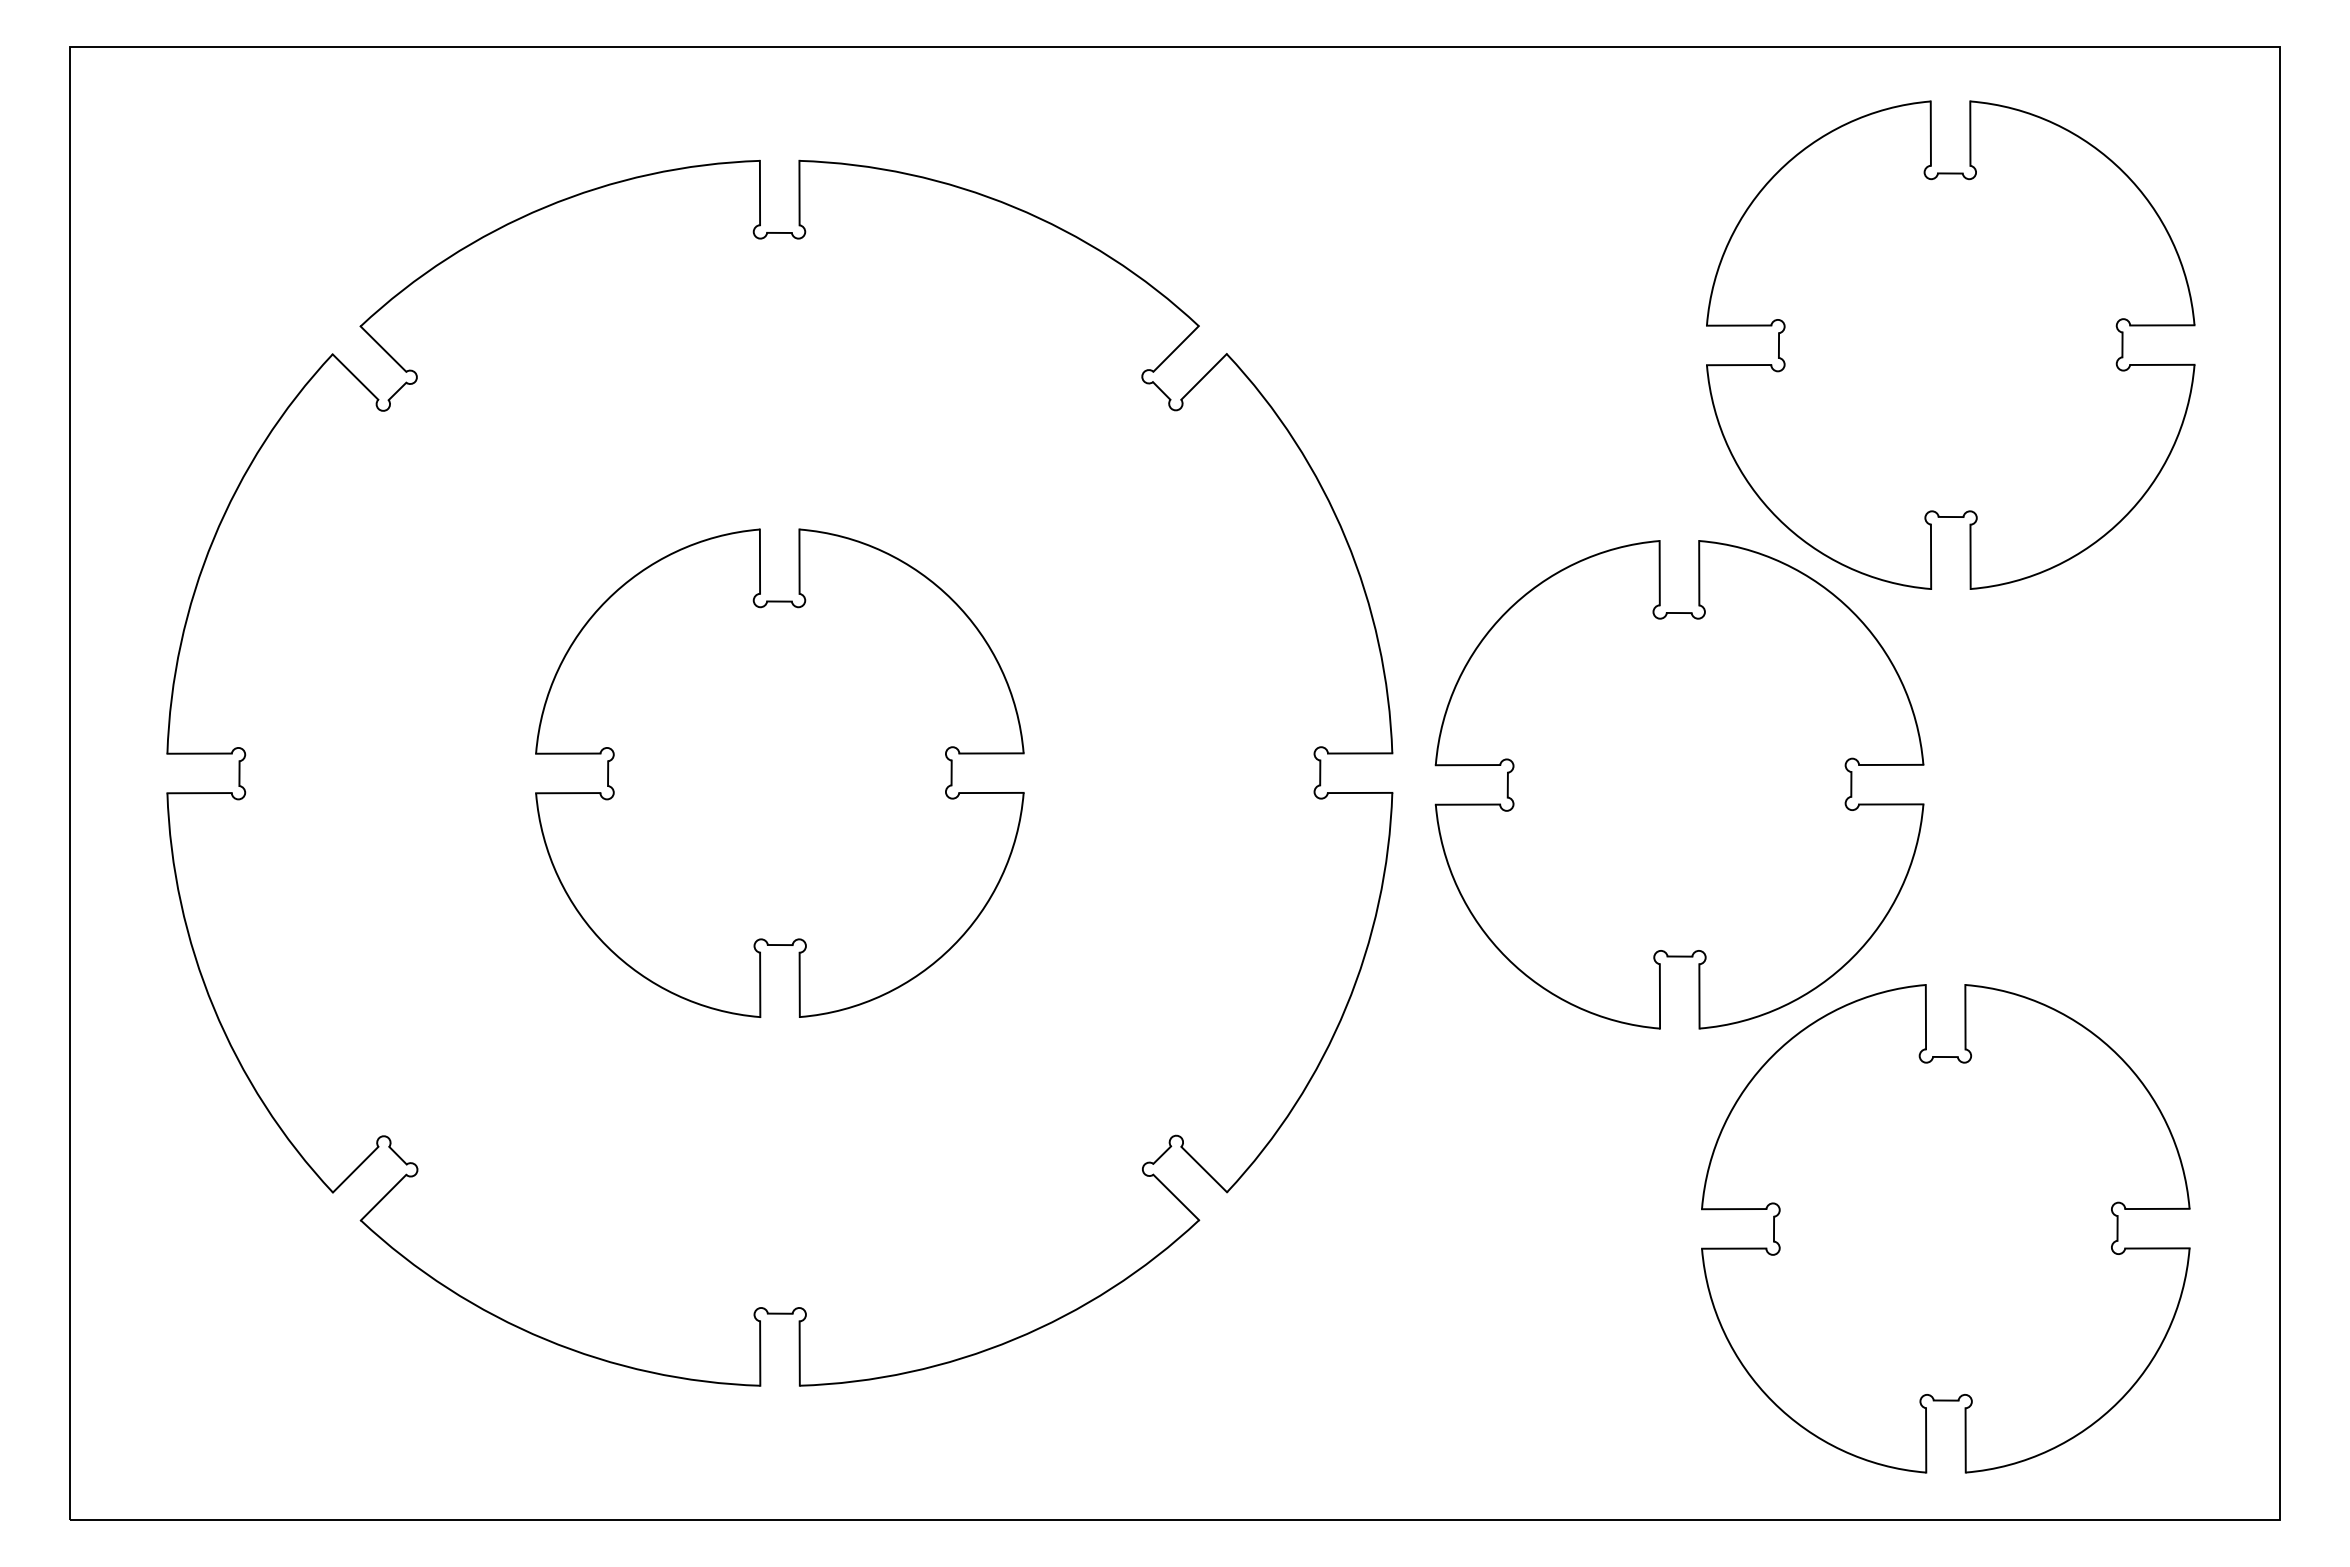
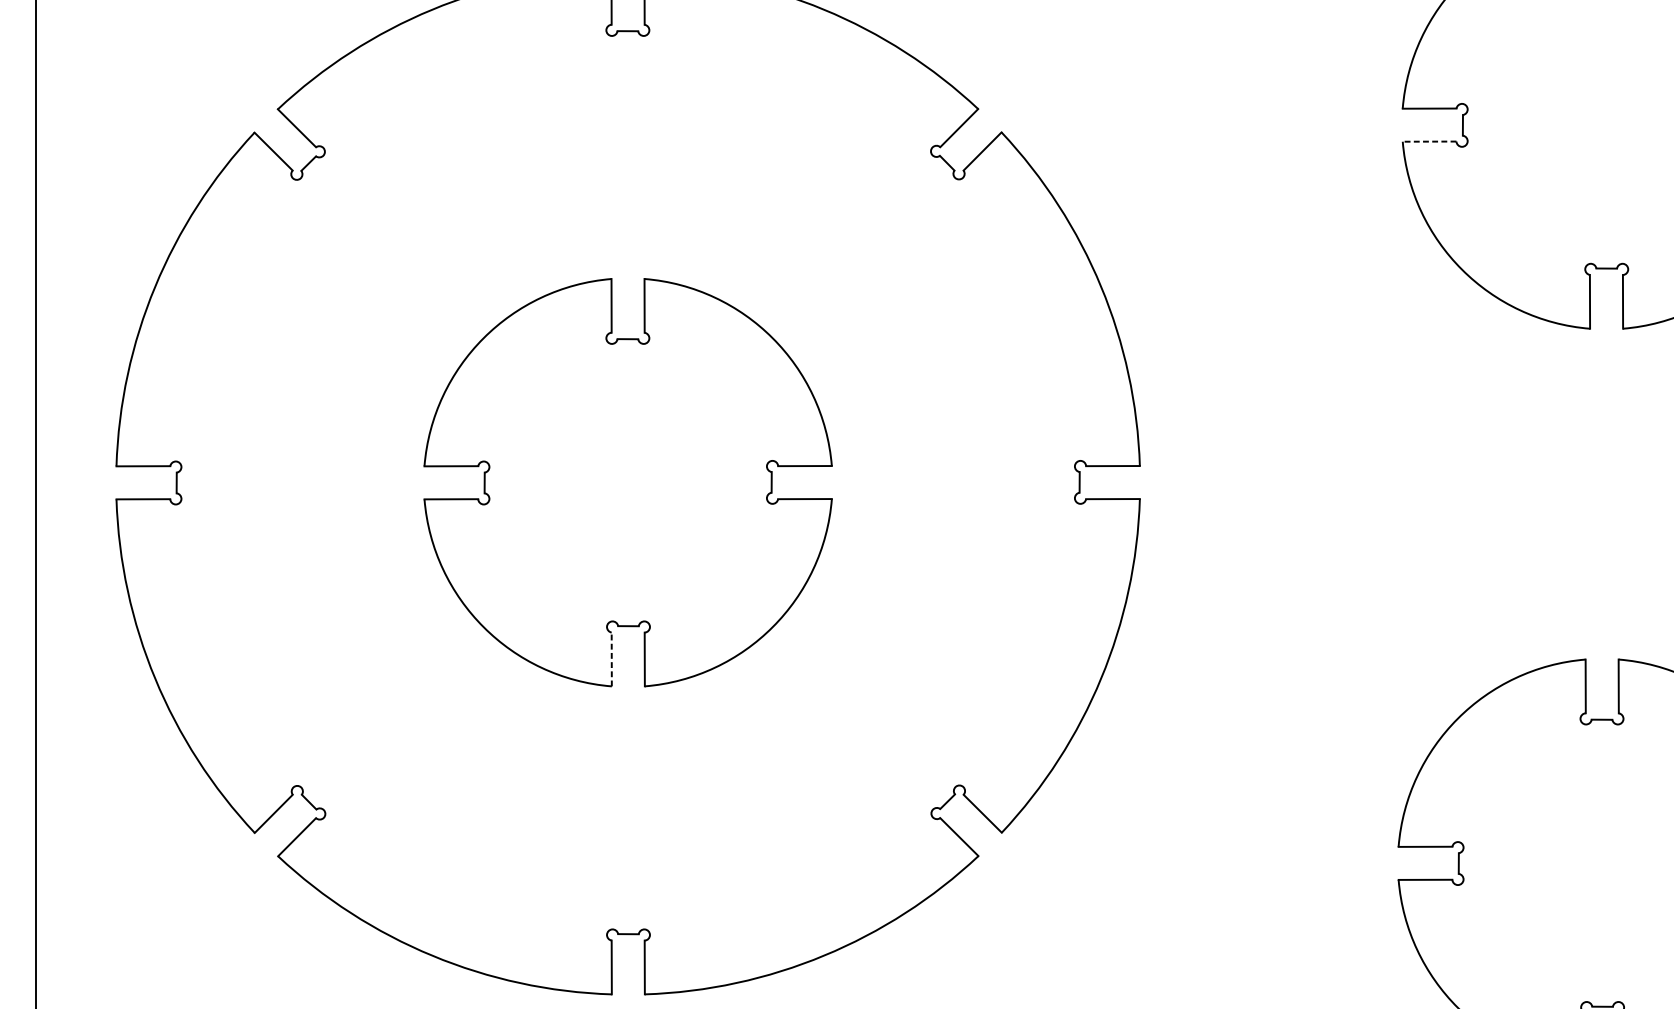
line: (1738, 365) -> (1429, 141), solid -> dashed
part: (1679, 784) -> (1379, 492), removed
line: (760, 984) -> (611, 659), solid -> dashed

